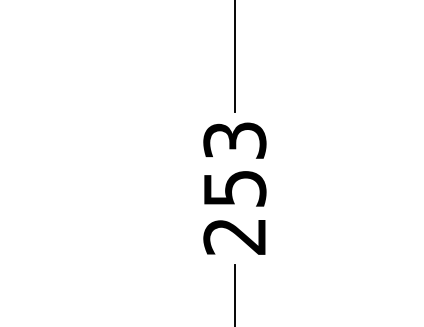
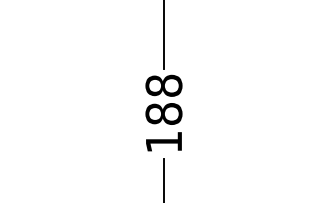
text: (234, 187) -> (163, 113), 253 -> 188

